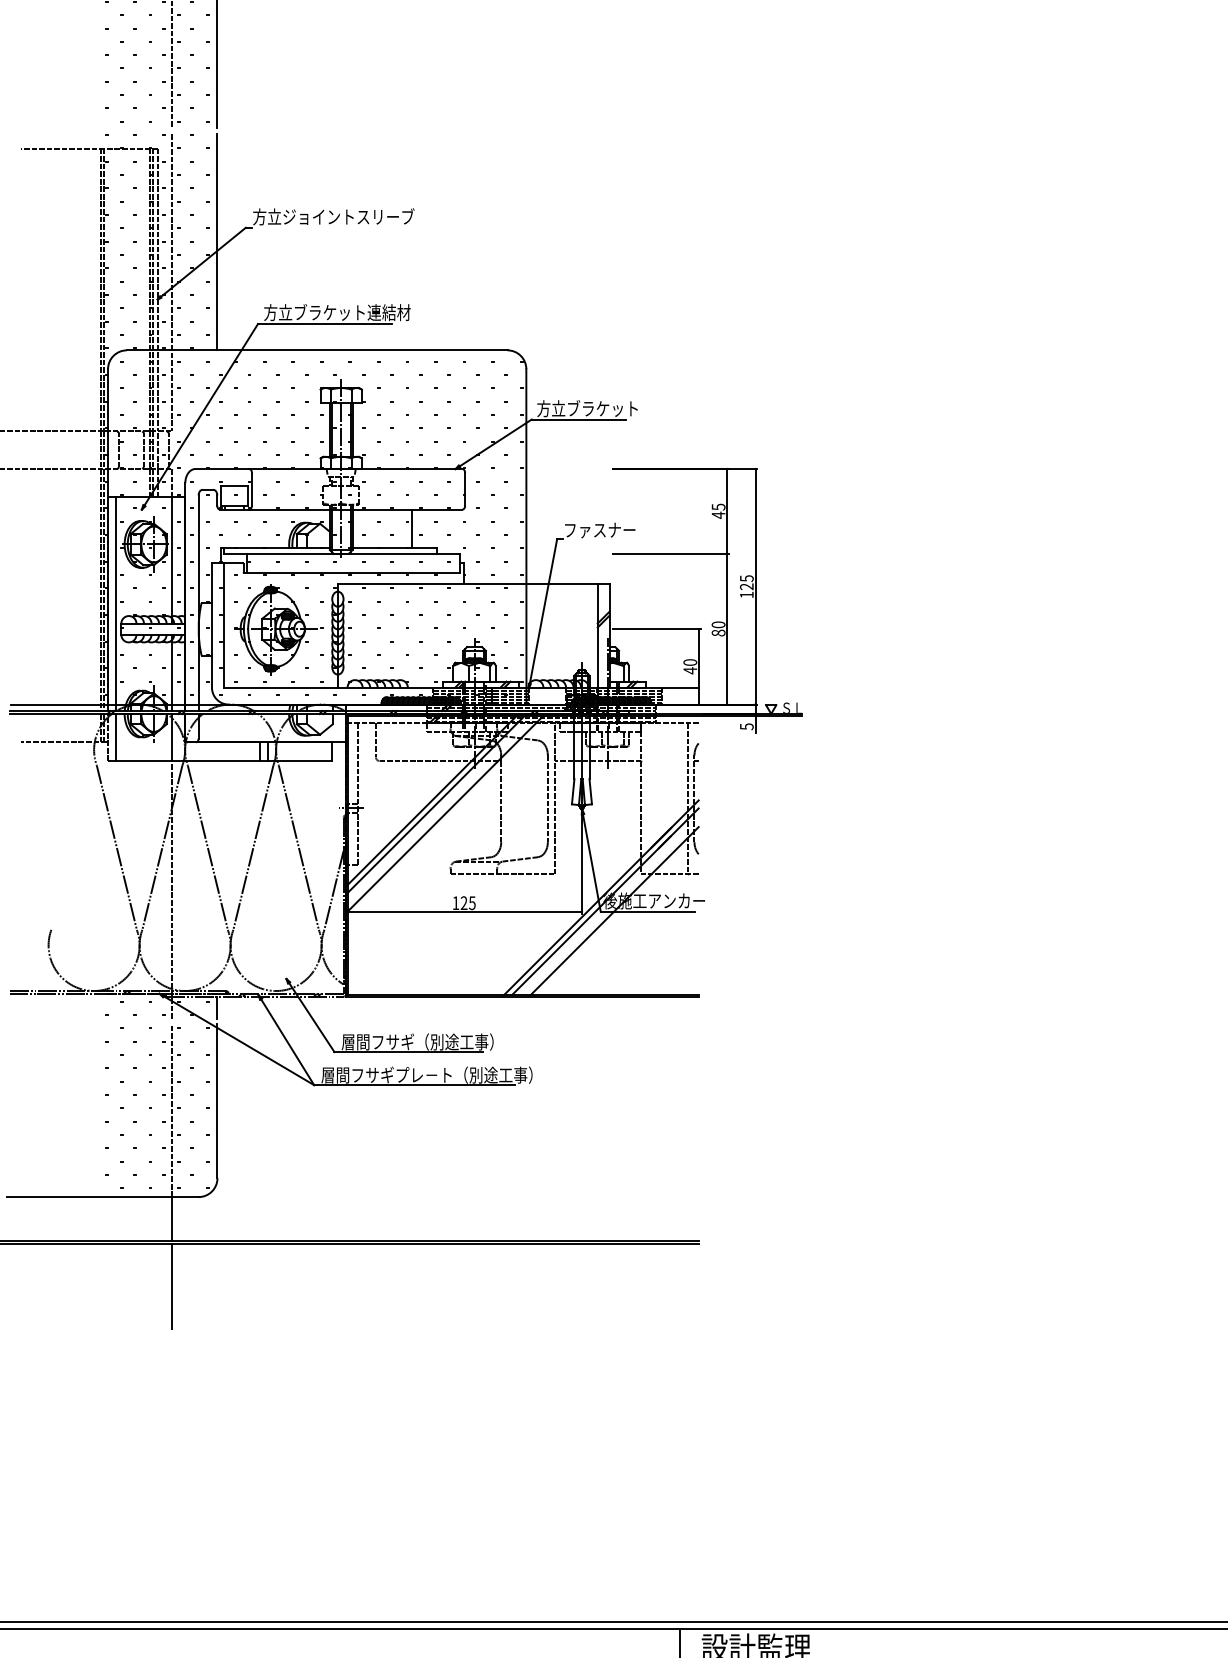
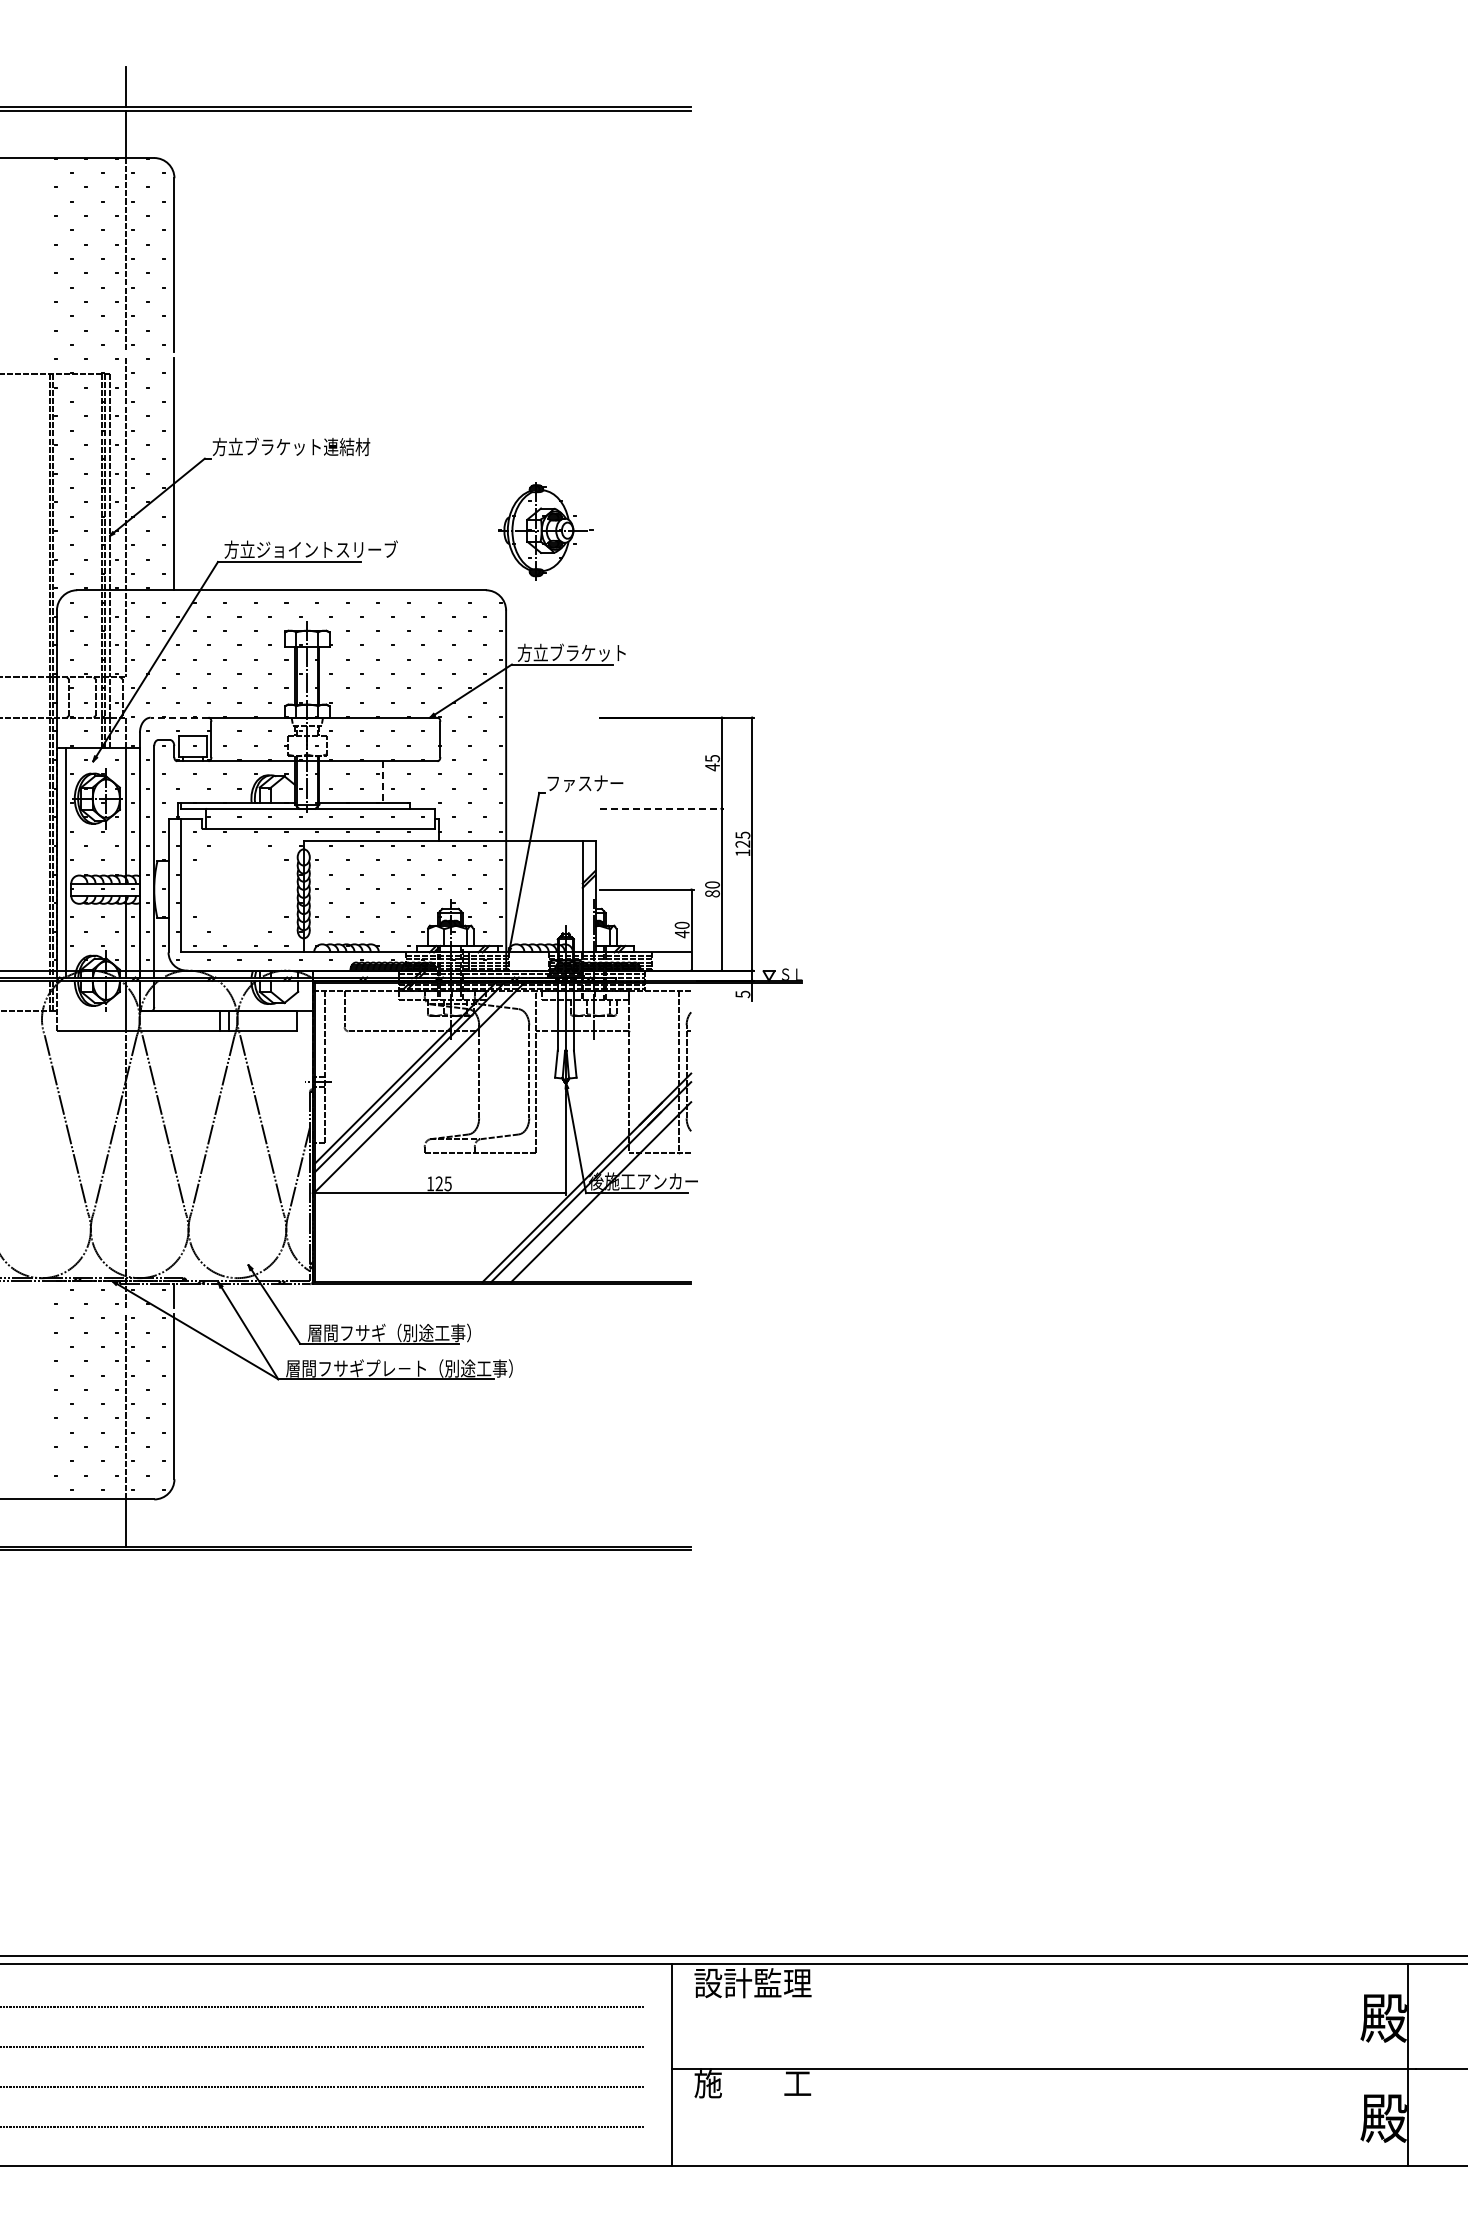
text: (348, 216) -> (315, 446), 方立ジョイントスリーブ -> 方立ブラケット連結材
text: (359, 312) -> (327, 549), 方立ブラケット連結材 -> 方立ジョイントスリーブ
line: (222, 468) -> (179, 717), solid -> dashed
line: (412, 528) -> (383, 781), solid -> dashed
line: (671, 553) -> (662, 808), solid -> dashed
part: (278, 629) -> (545, 531), moved
line: (115, 737) -> (65, 1005), removed
line: (171, 1286) -> (125, 1595), removed

